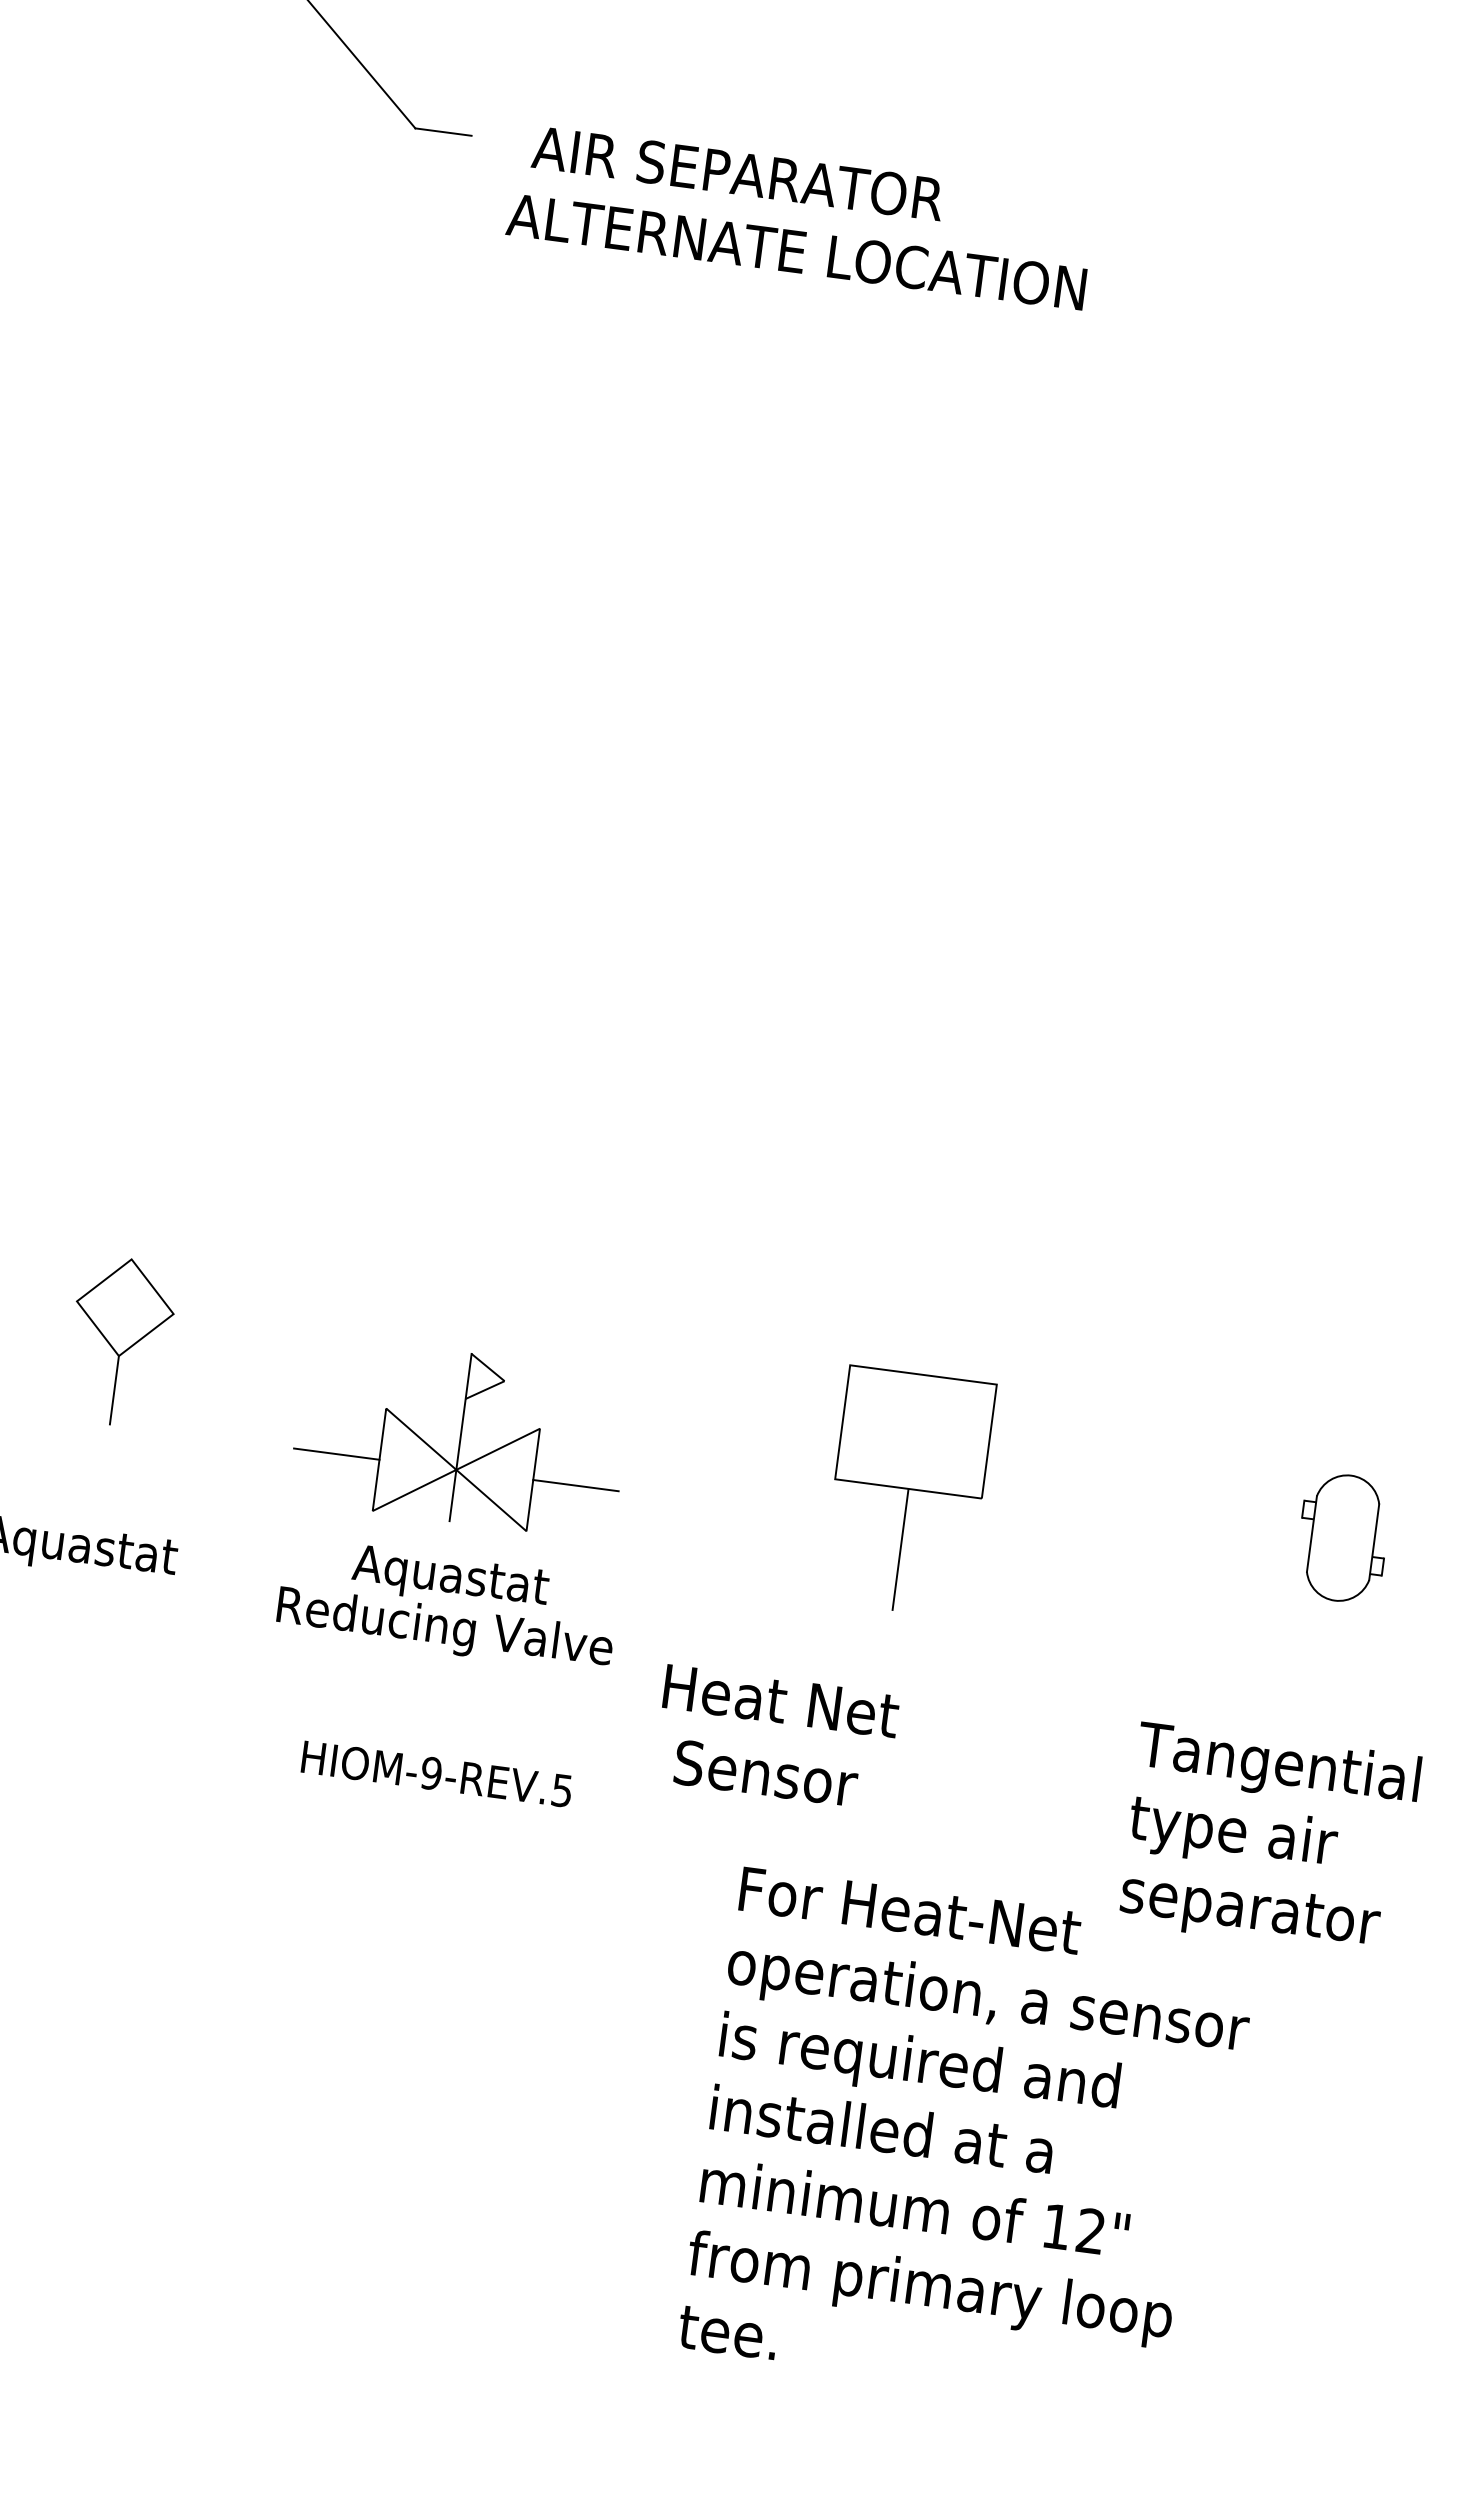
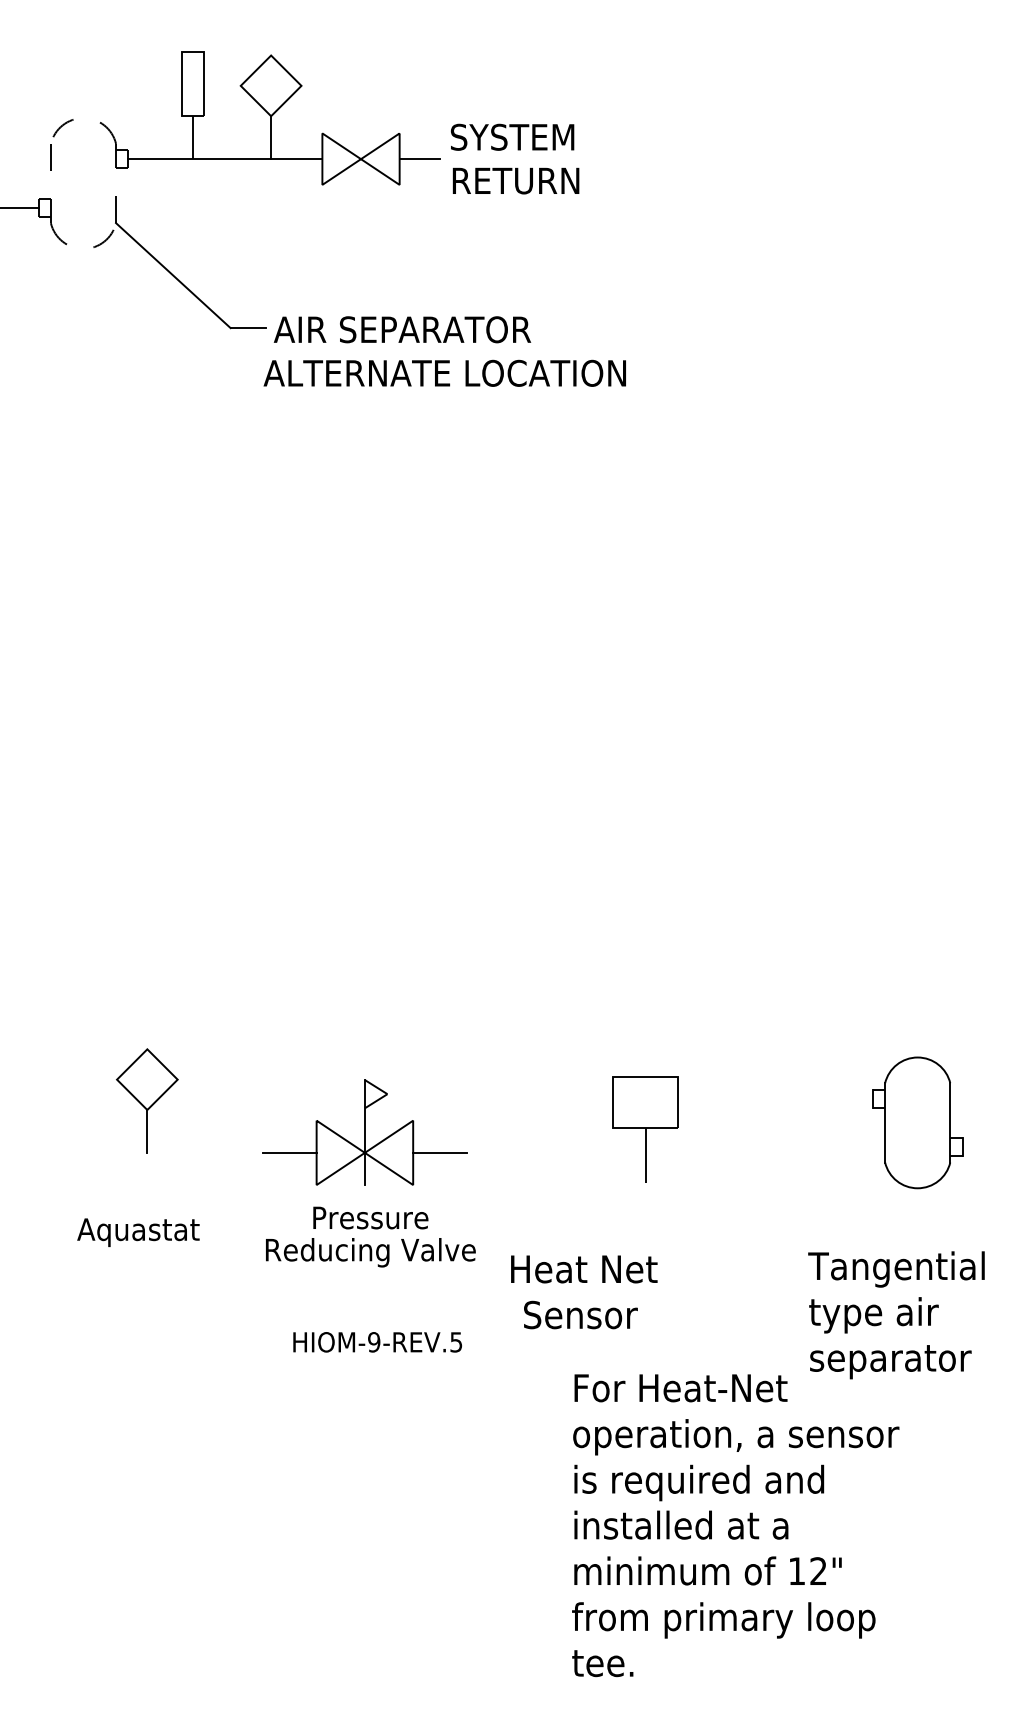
text: (800, 217) -> (444, 351), moved
part: (908, 1491) -> (645, 1129), size x0.71
part: (1342, 1537) -> (917, 1122), size x1.67
text: (451, 1578) -> (370, 1220), Aquastat -> Pressure

